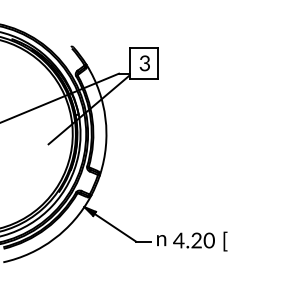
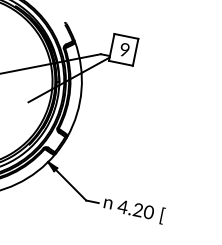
text: (144, 63) -> (124, 49), 3 -> 9

